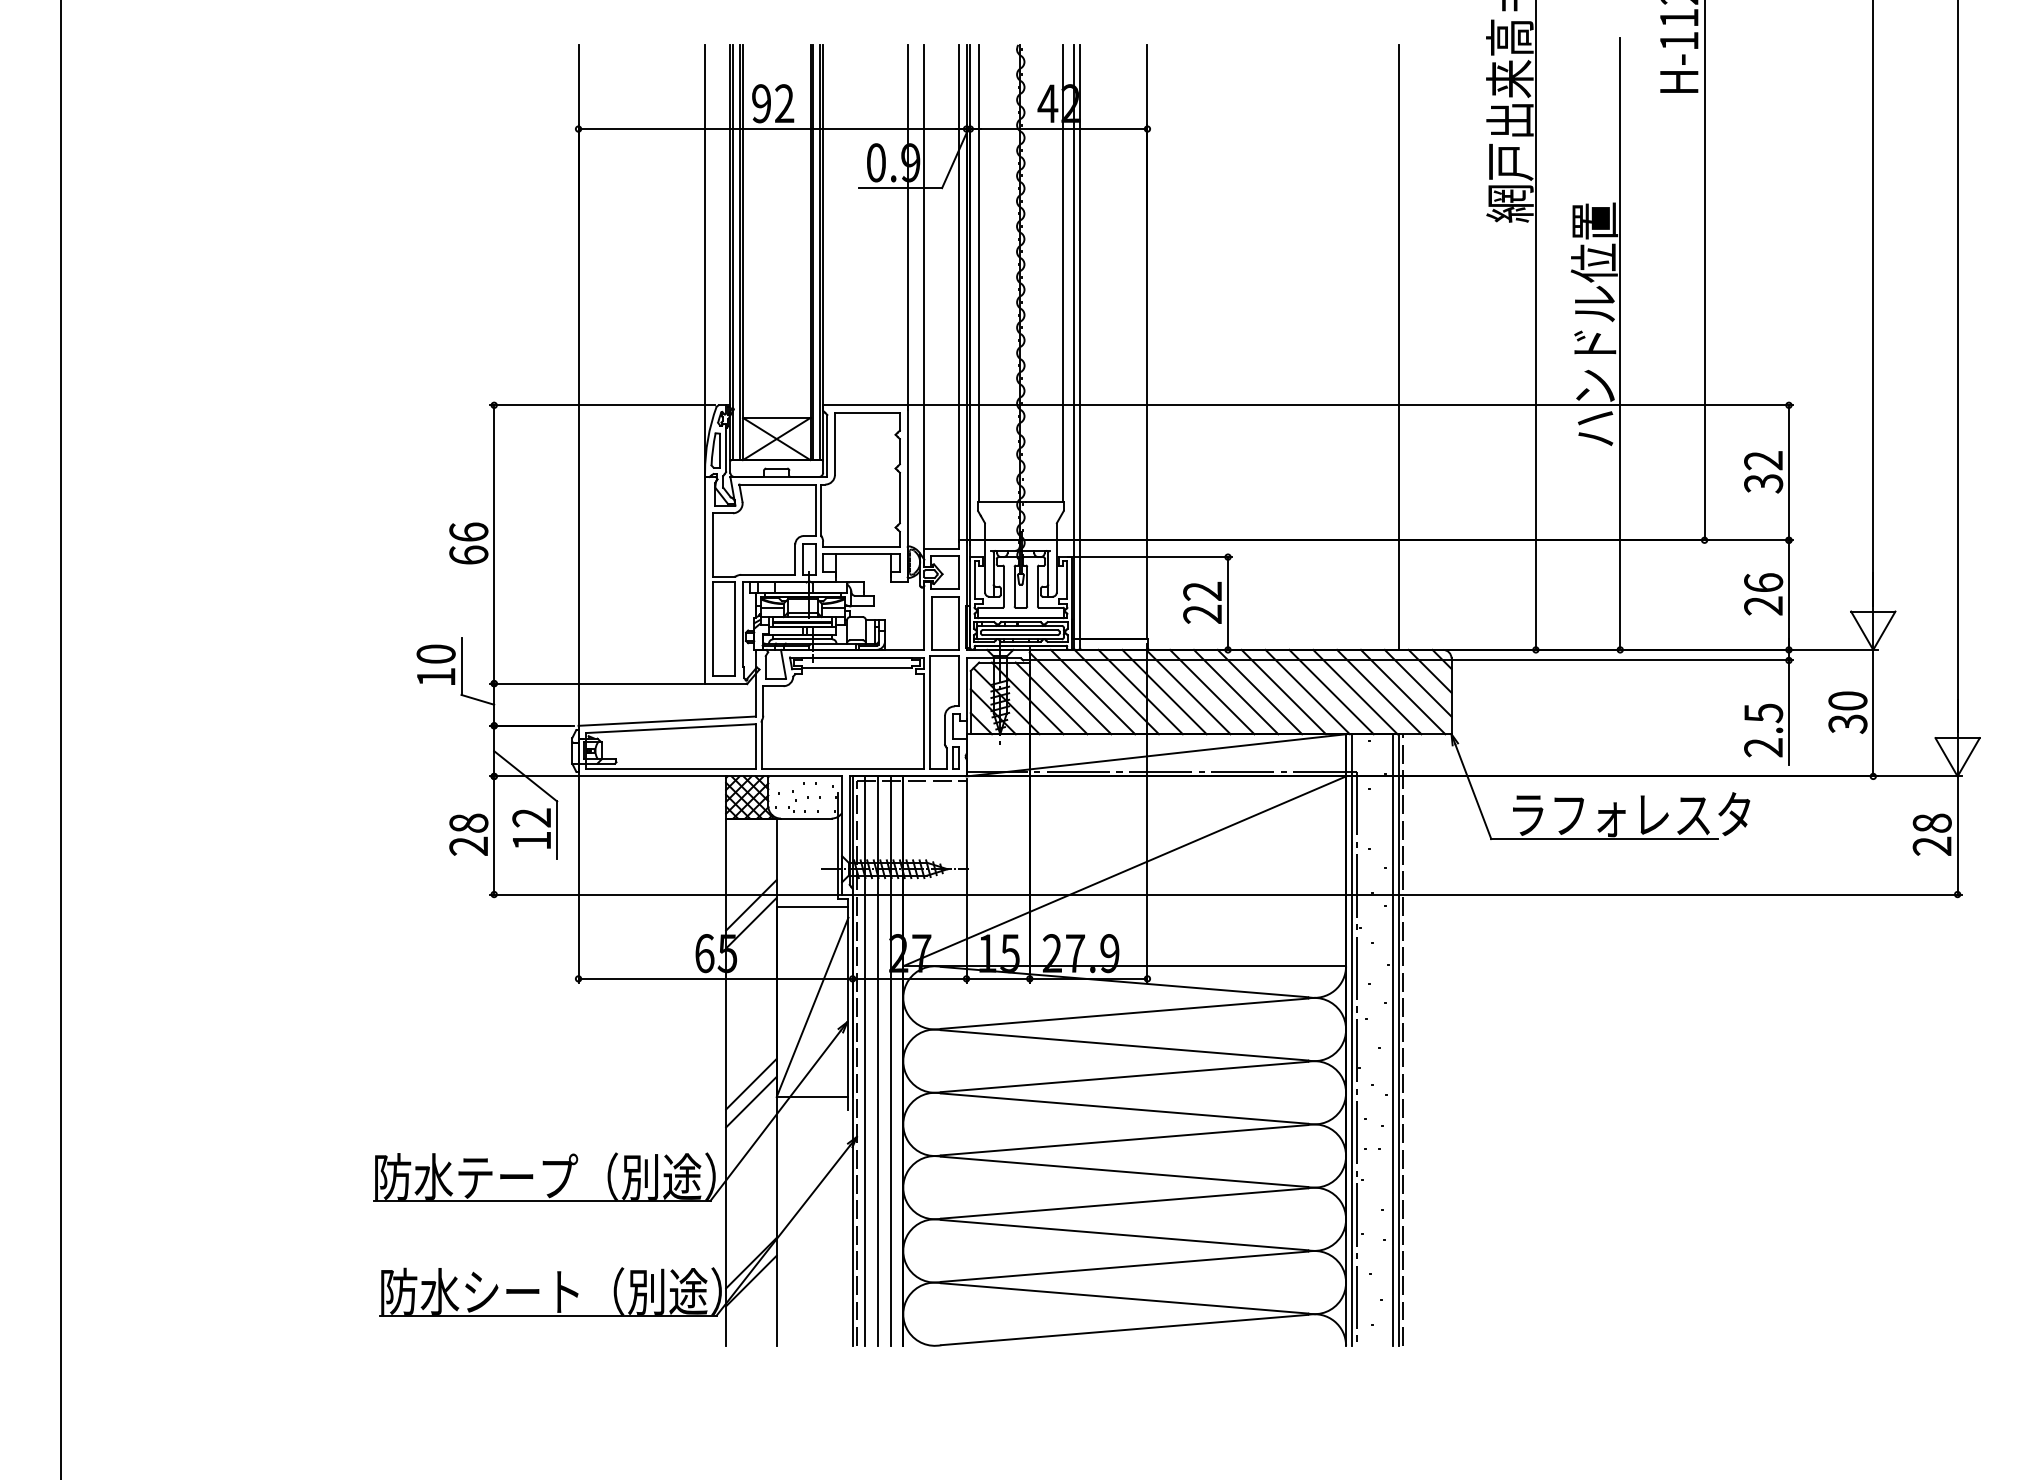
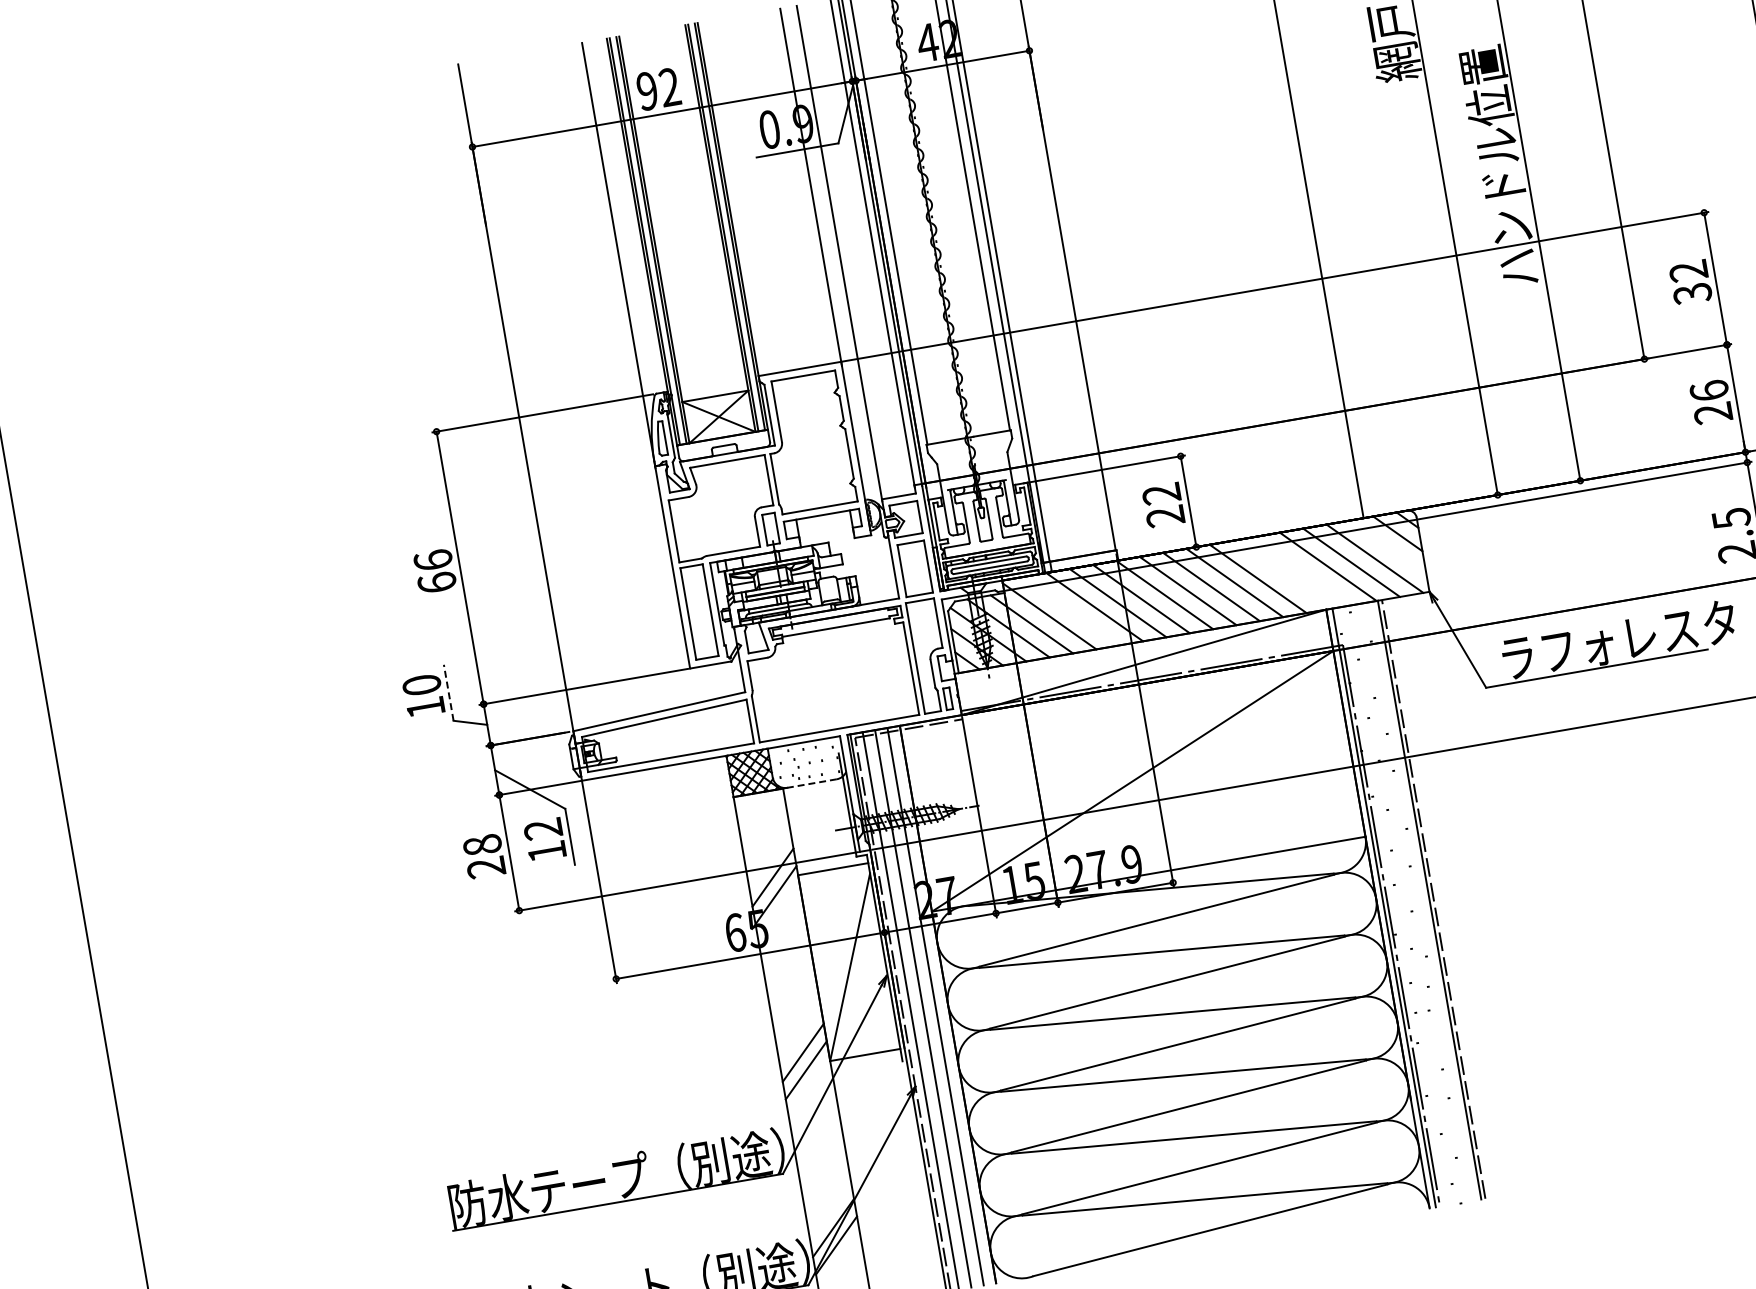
line: (461, 666) -> (448, 692), solid -> dashed
line: (1417, 682) -> (1387, 546), removed
line: (1092, 691) -> (1070, 610), removed
line: (1307, 691) -> (1281, 574), removed
line: (1331, 691) -> (1304, 570), removed
line: (805, 818) -> (811, 783), solid -> dashed
line: (1392, 1039) -> (1423, 900), removed

